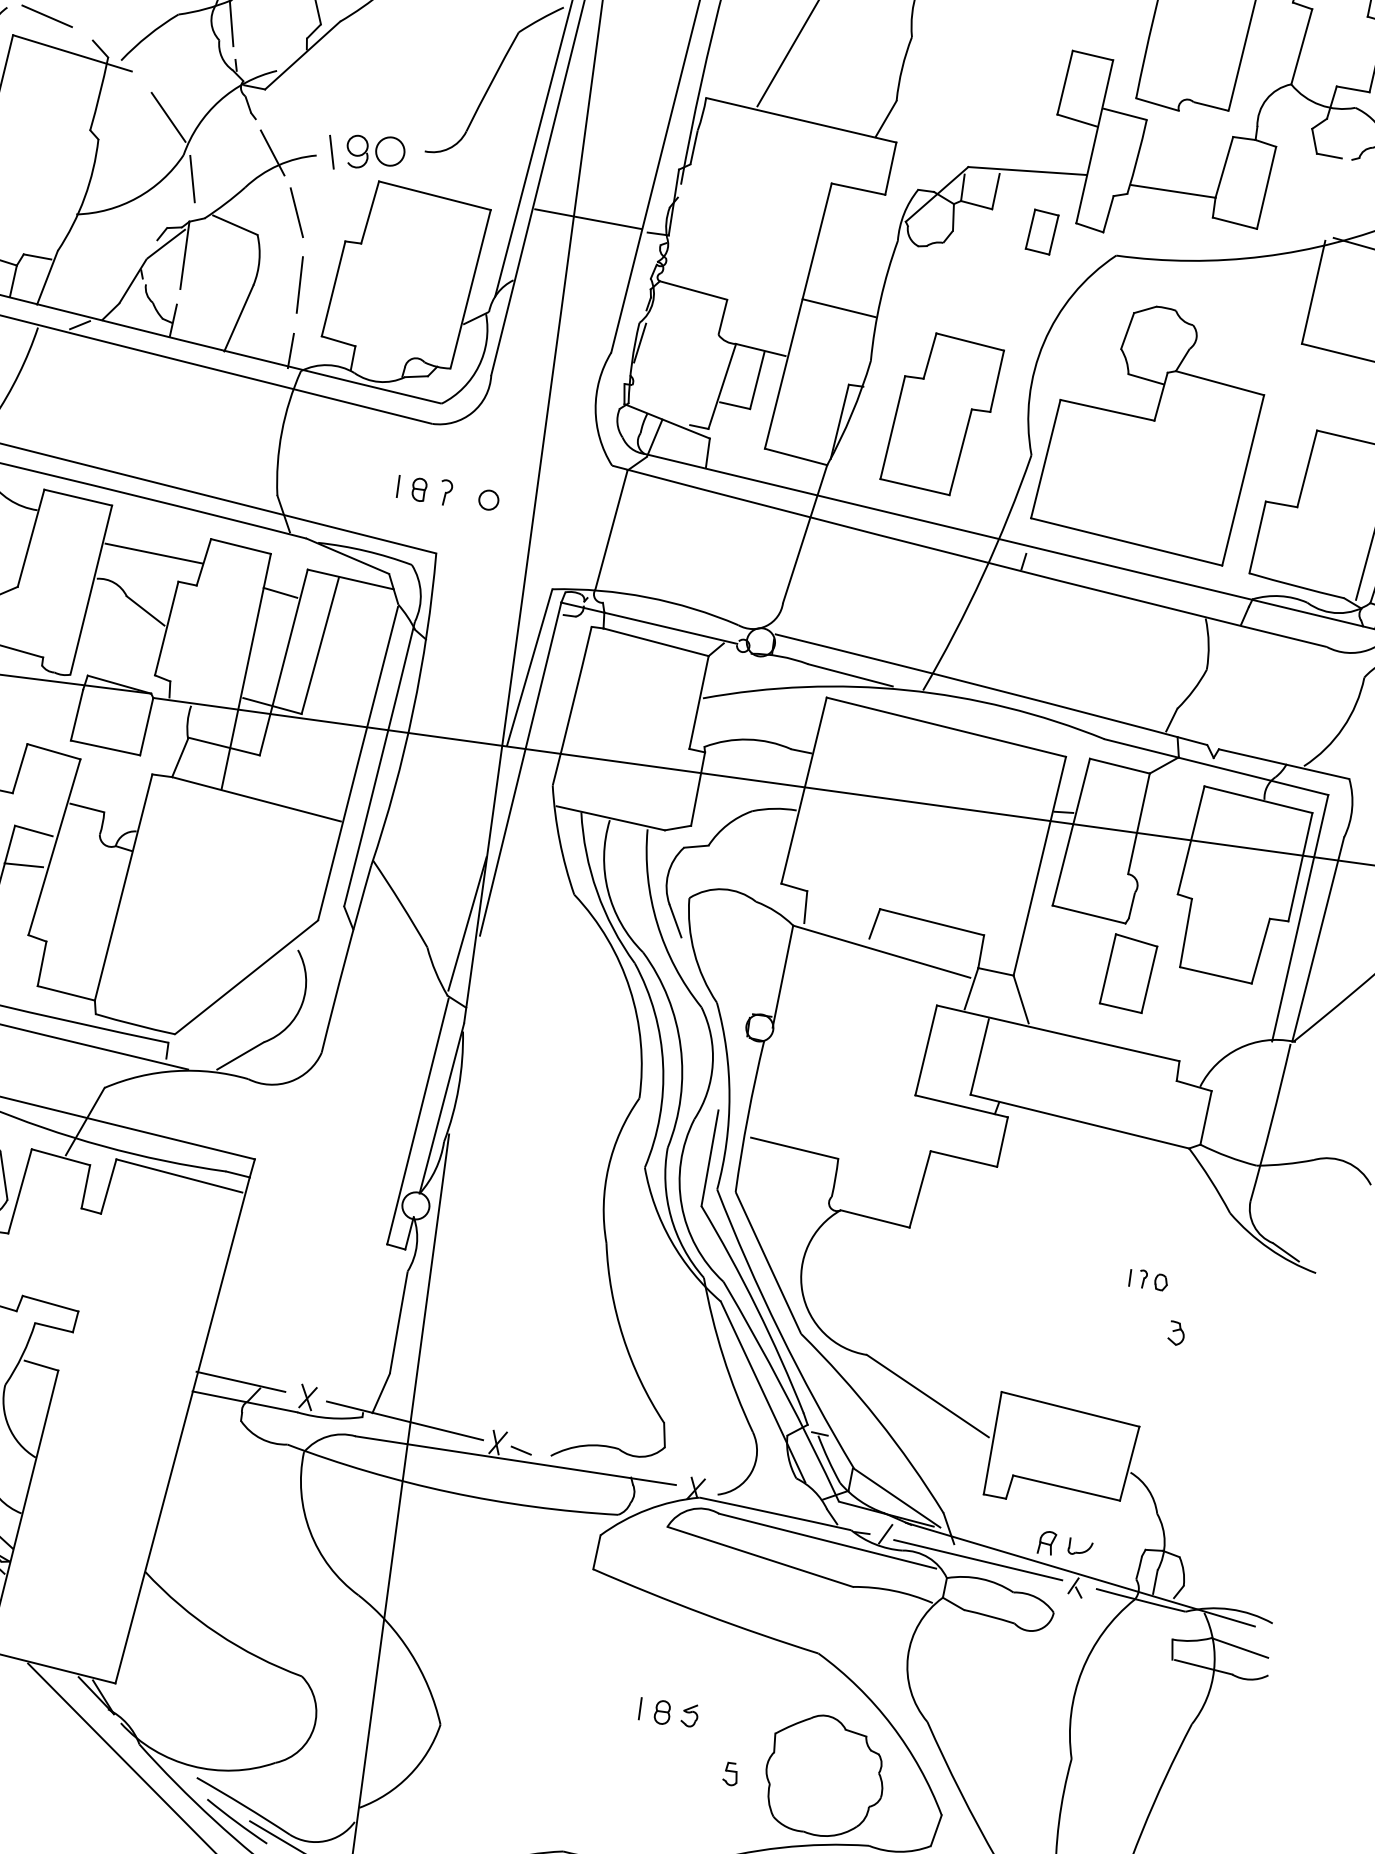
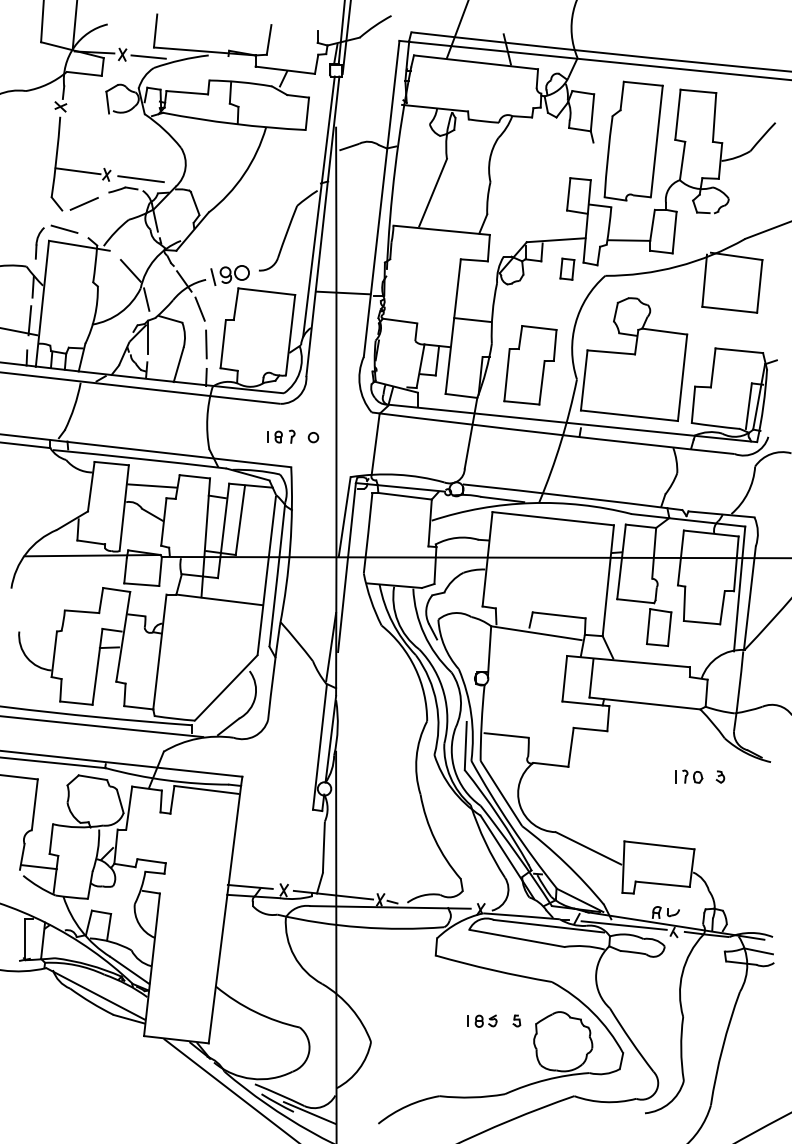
part: (1149, 1279) -> (689, 776), size x1.43
part: (1176, 1332) -> (720, 776), moved
part: (730, 1772) -> (516, 1020), moved

